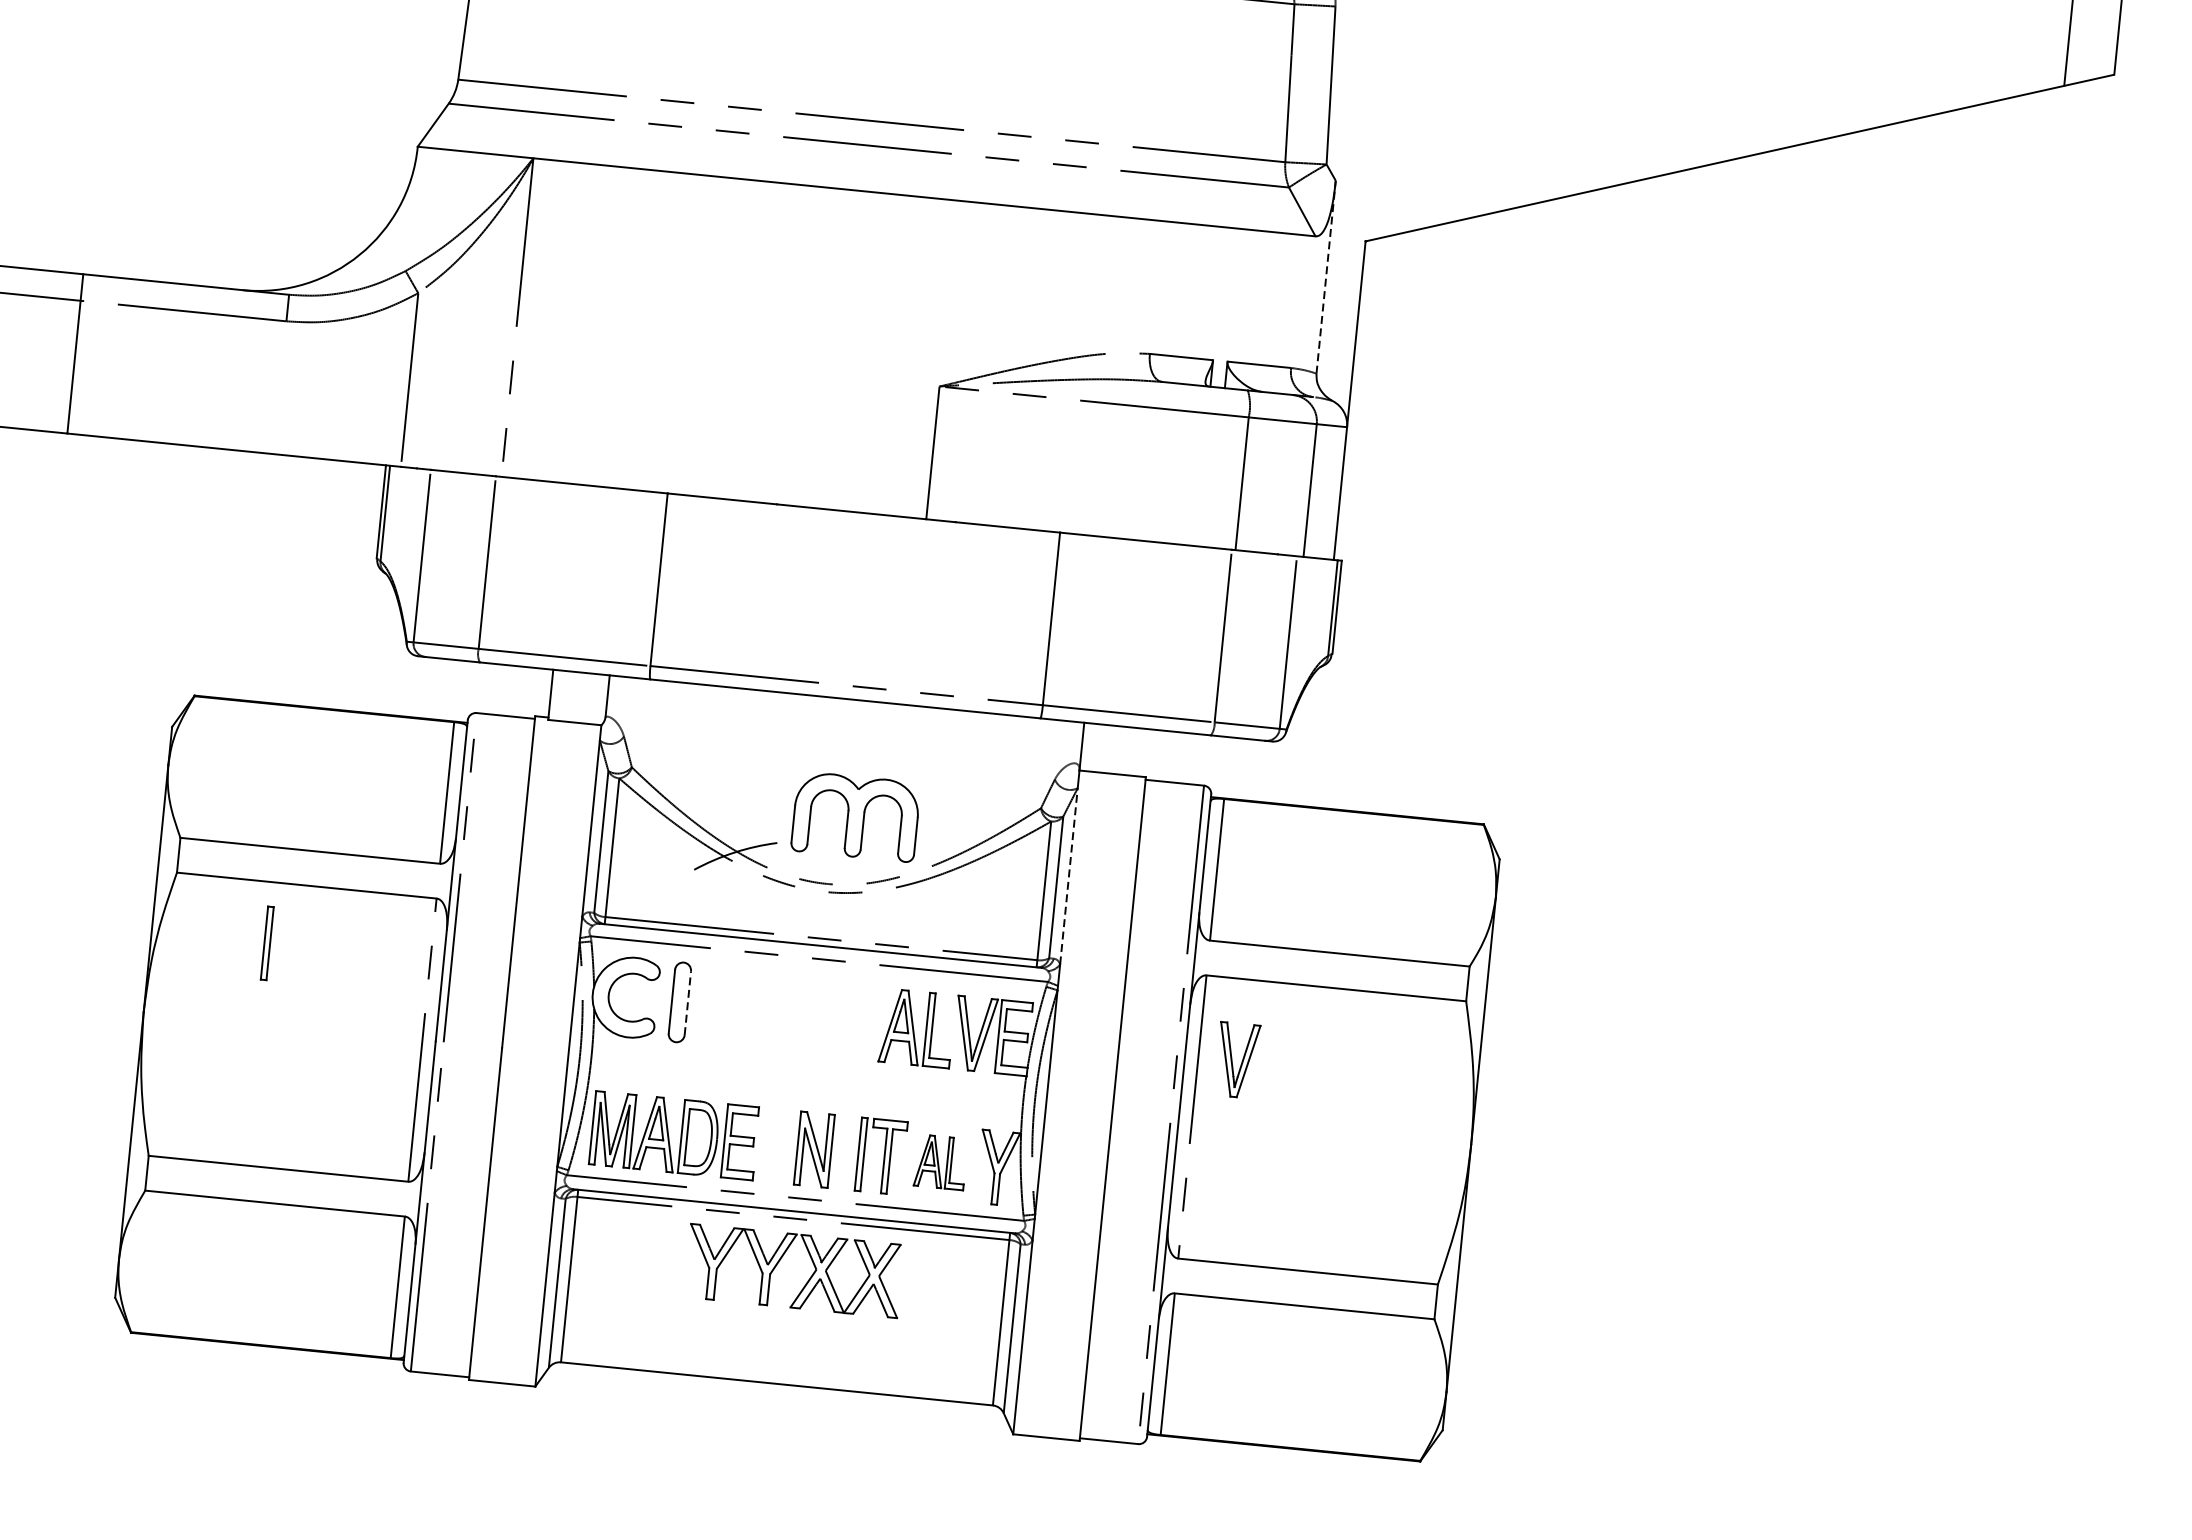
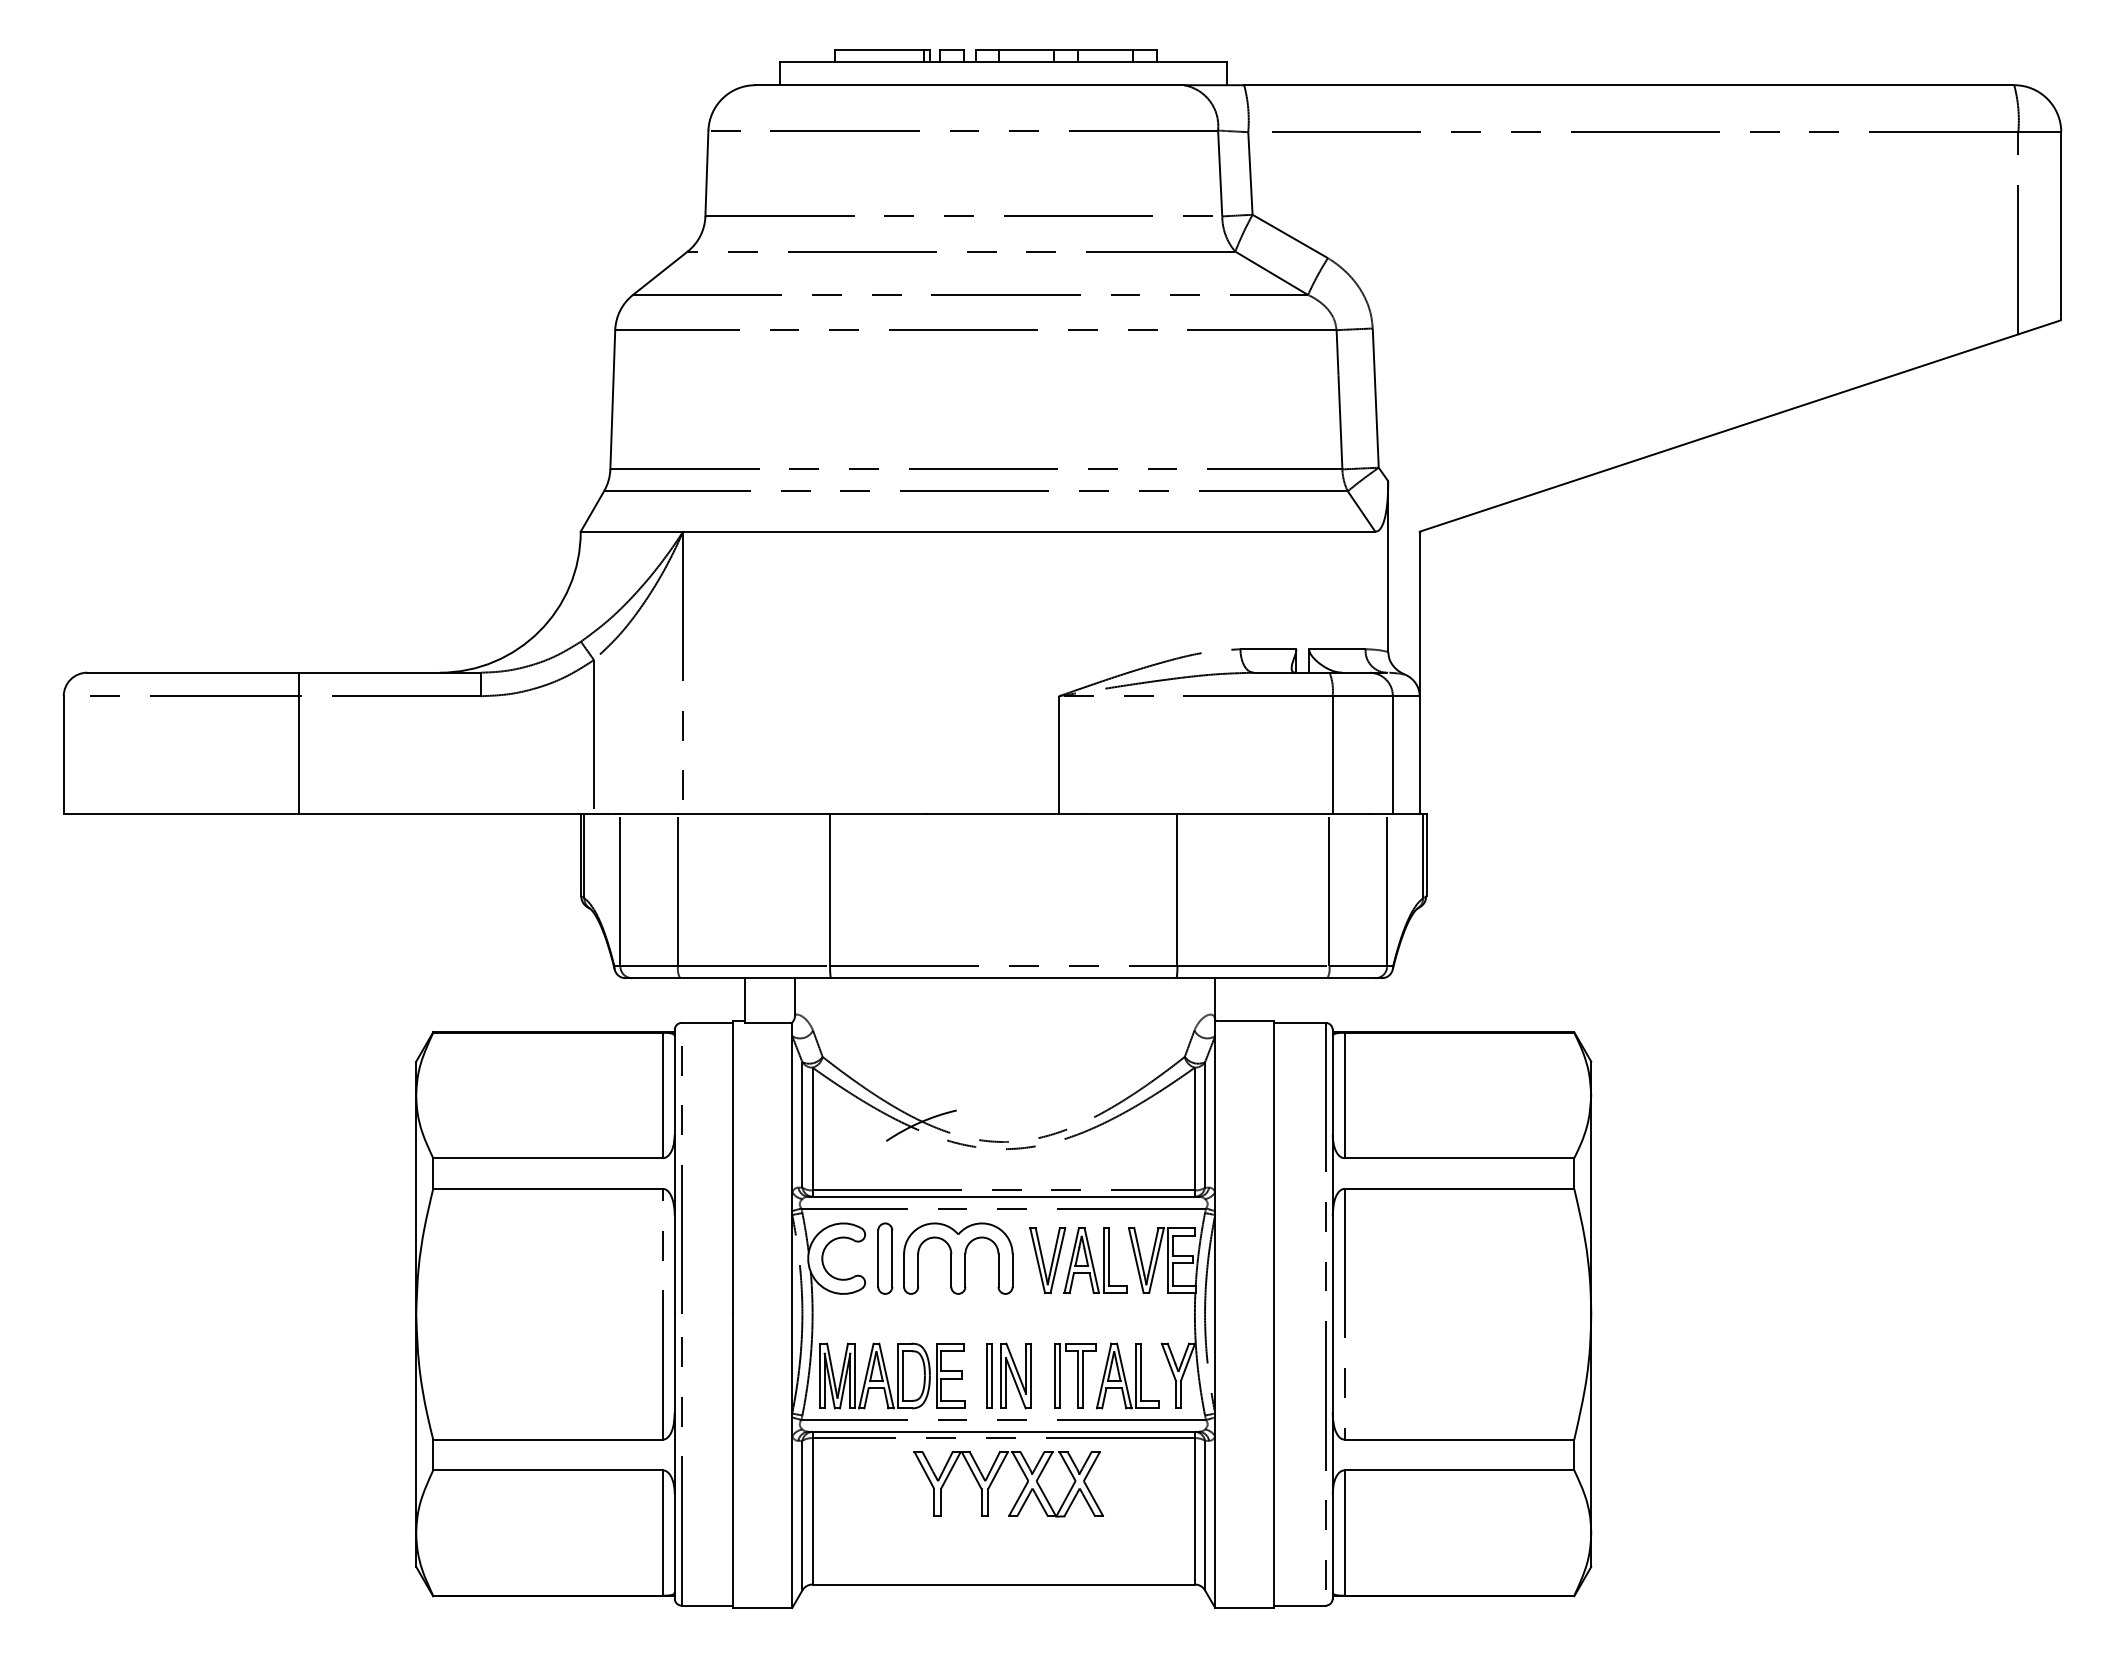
line: (1326, 277) -> (1388, 566), dashed -> solid
part: (856, 816) -> (958, 1258), moved
line: (1069, 876) -> (1215, 1114), dashed -> solid
part: (267, 942) -> (989, 1375), moved
line: (688, 1003) -> (892, 1258), dashed -> solid
part: (1236, 1060) -> (1047, 1260), moved
part: (940, 1161) -> (1127, 1375), size x1.43

